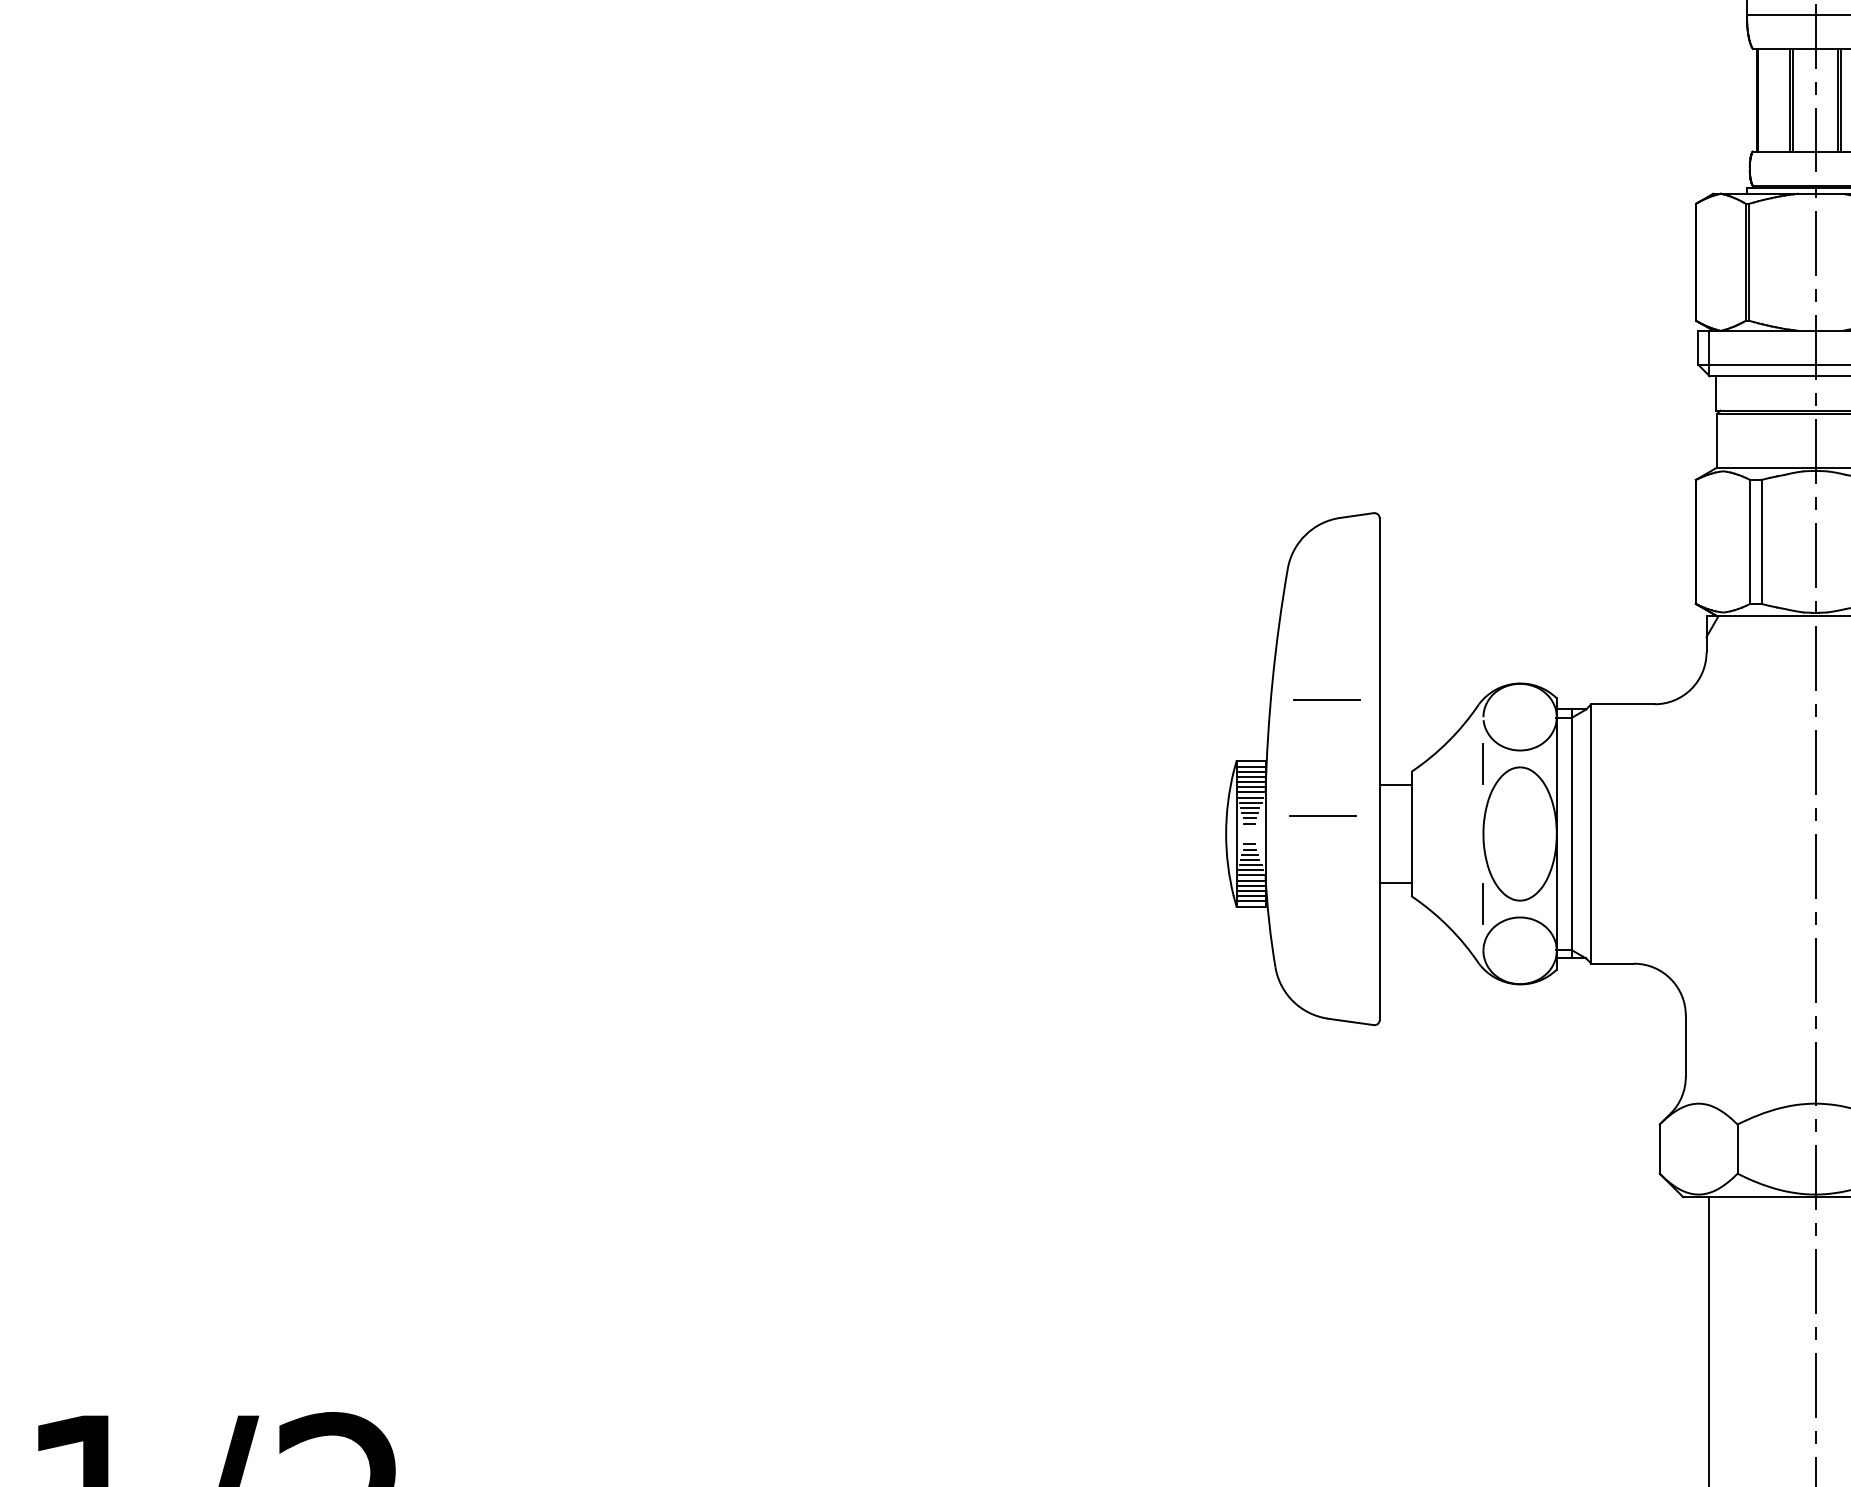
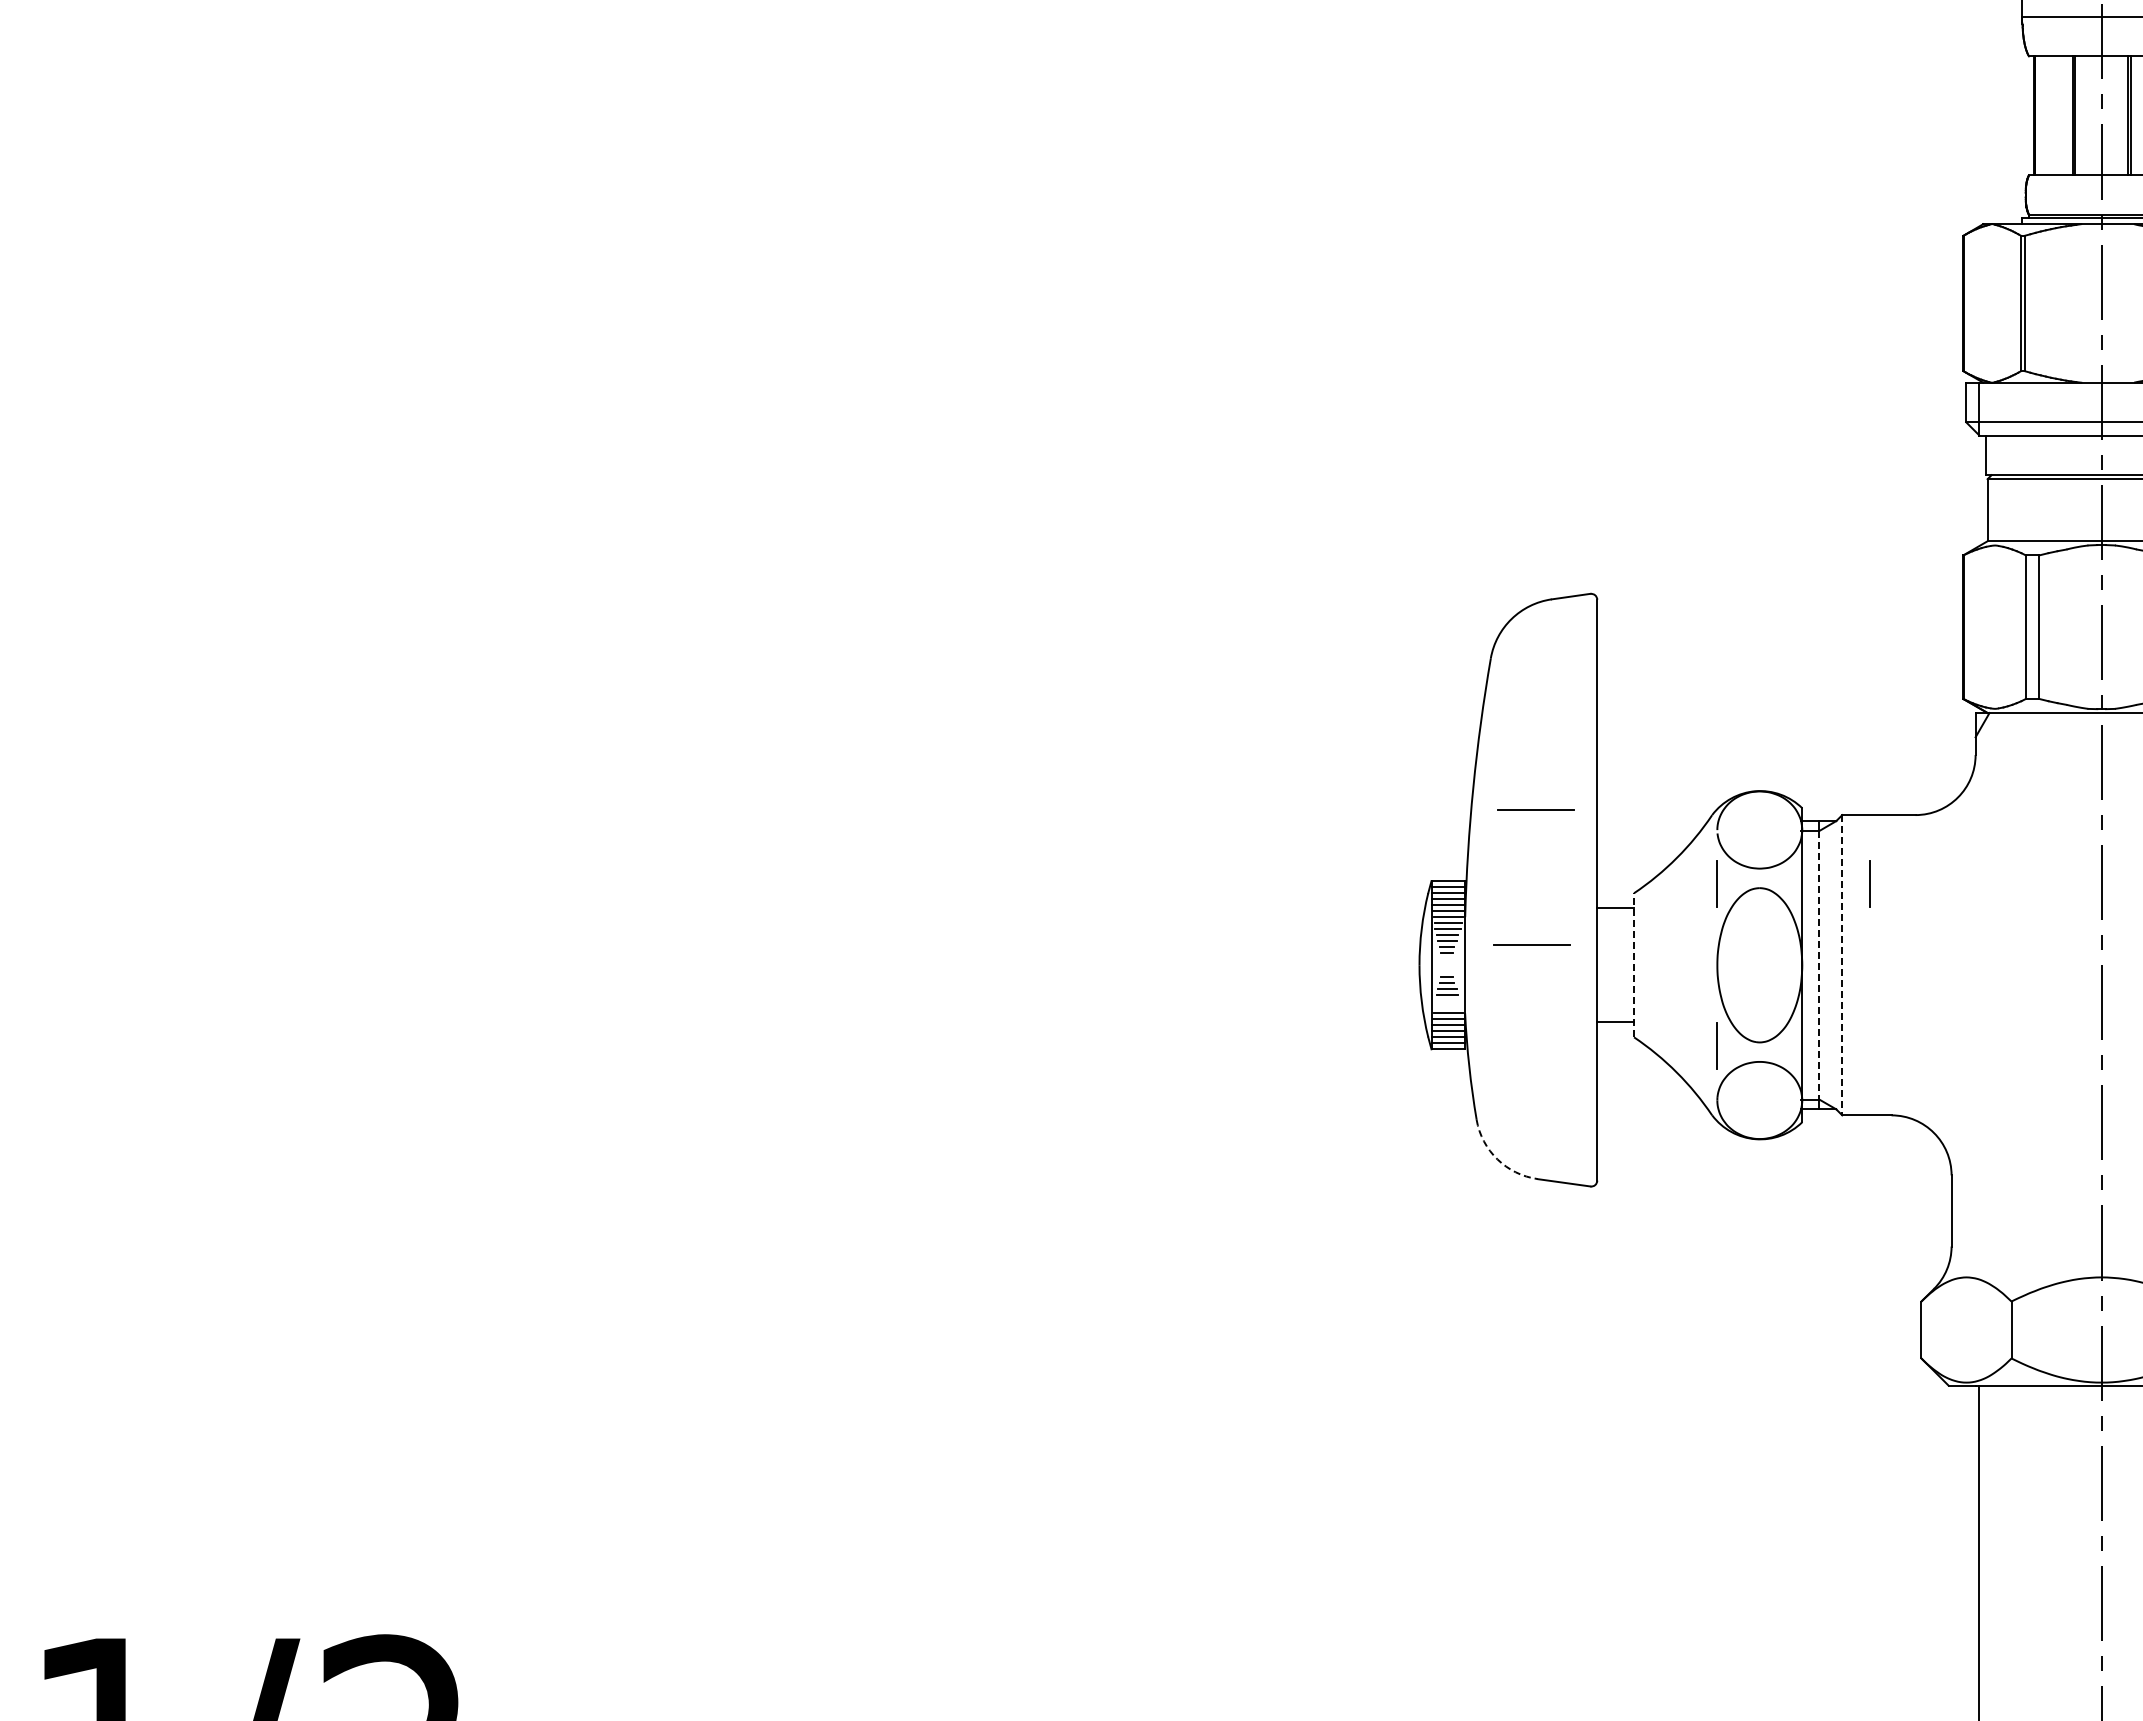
line: (1614, 763) -> (1869, 883), added
line: (1411, 833) -> (1634, 964), solid -> dashed
line: (1571, 834) -> (1819, 965), solid -> dashed
line: (1591, 834) -> (1842, 965), solid -> dashed
line: (1250, 865) -> (1447, 1001), removed
line: (1251, 870) -> (1448, 1007), removed
arc: (1293, 1001) -> (1497, 1159), solid -> dashed

